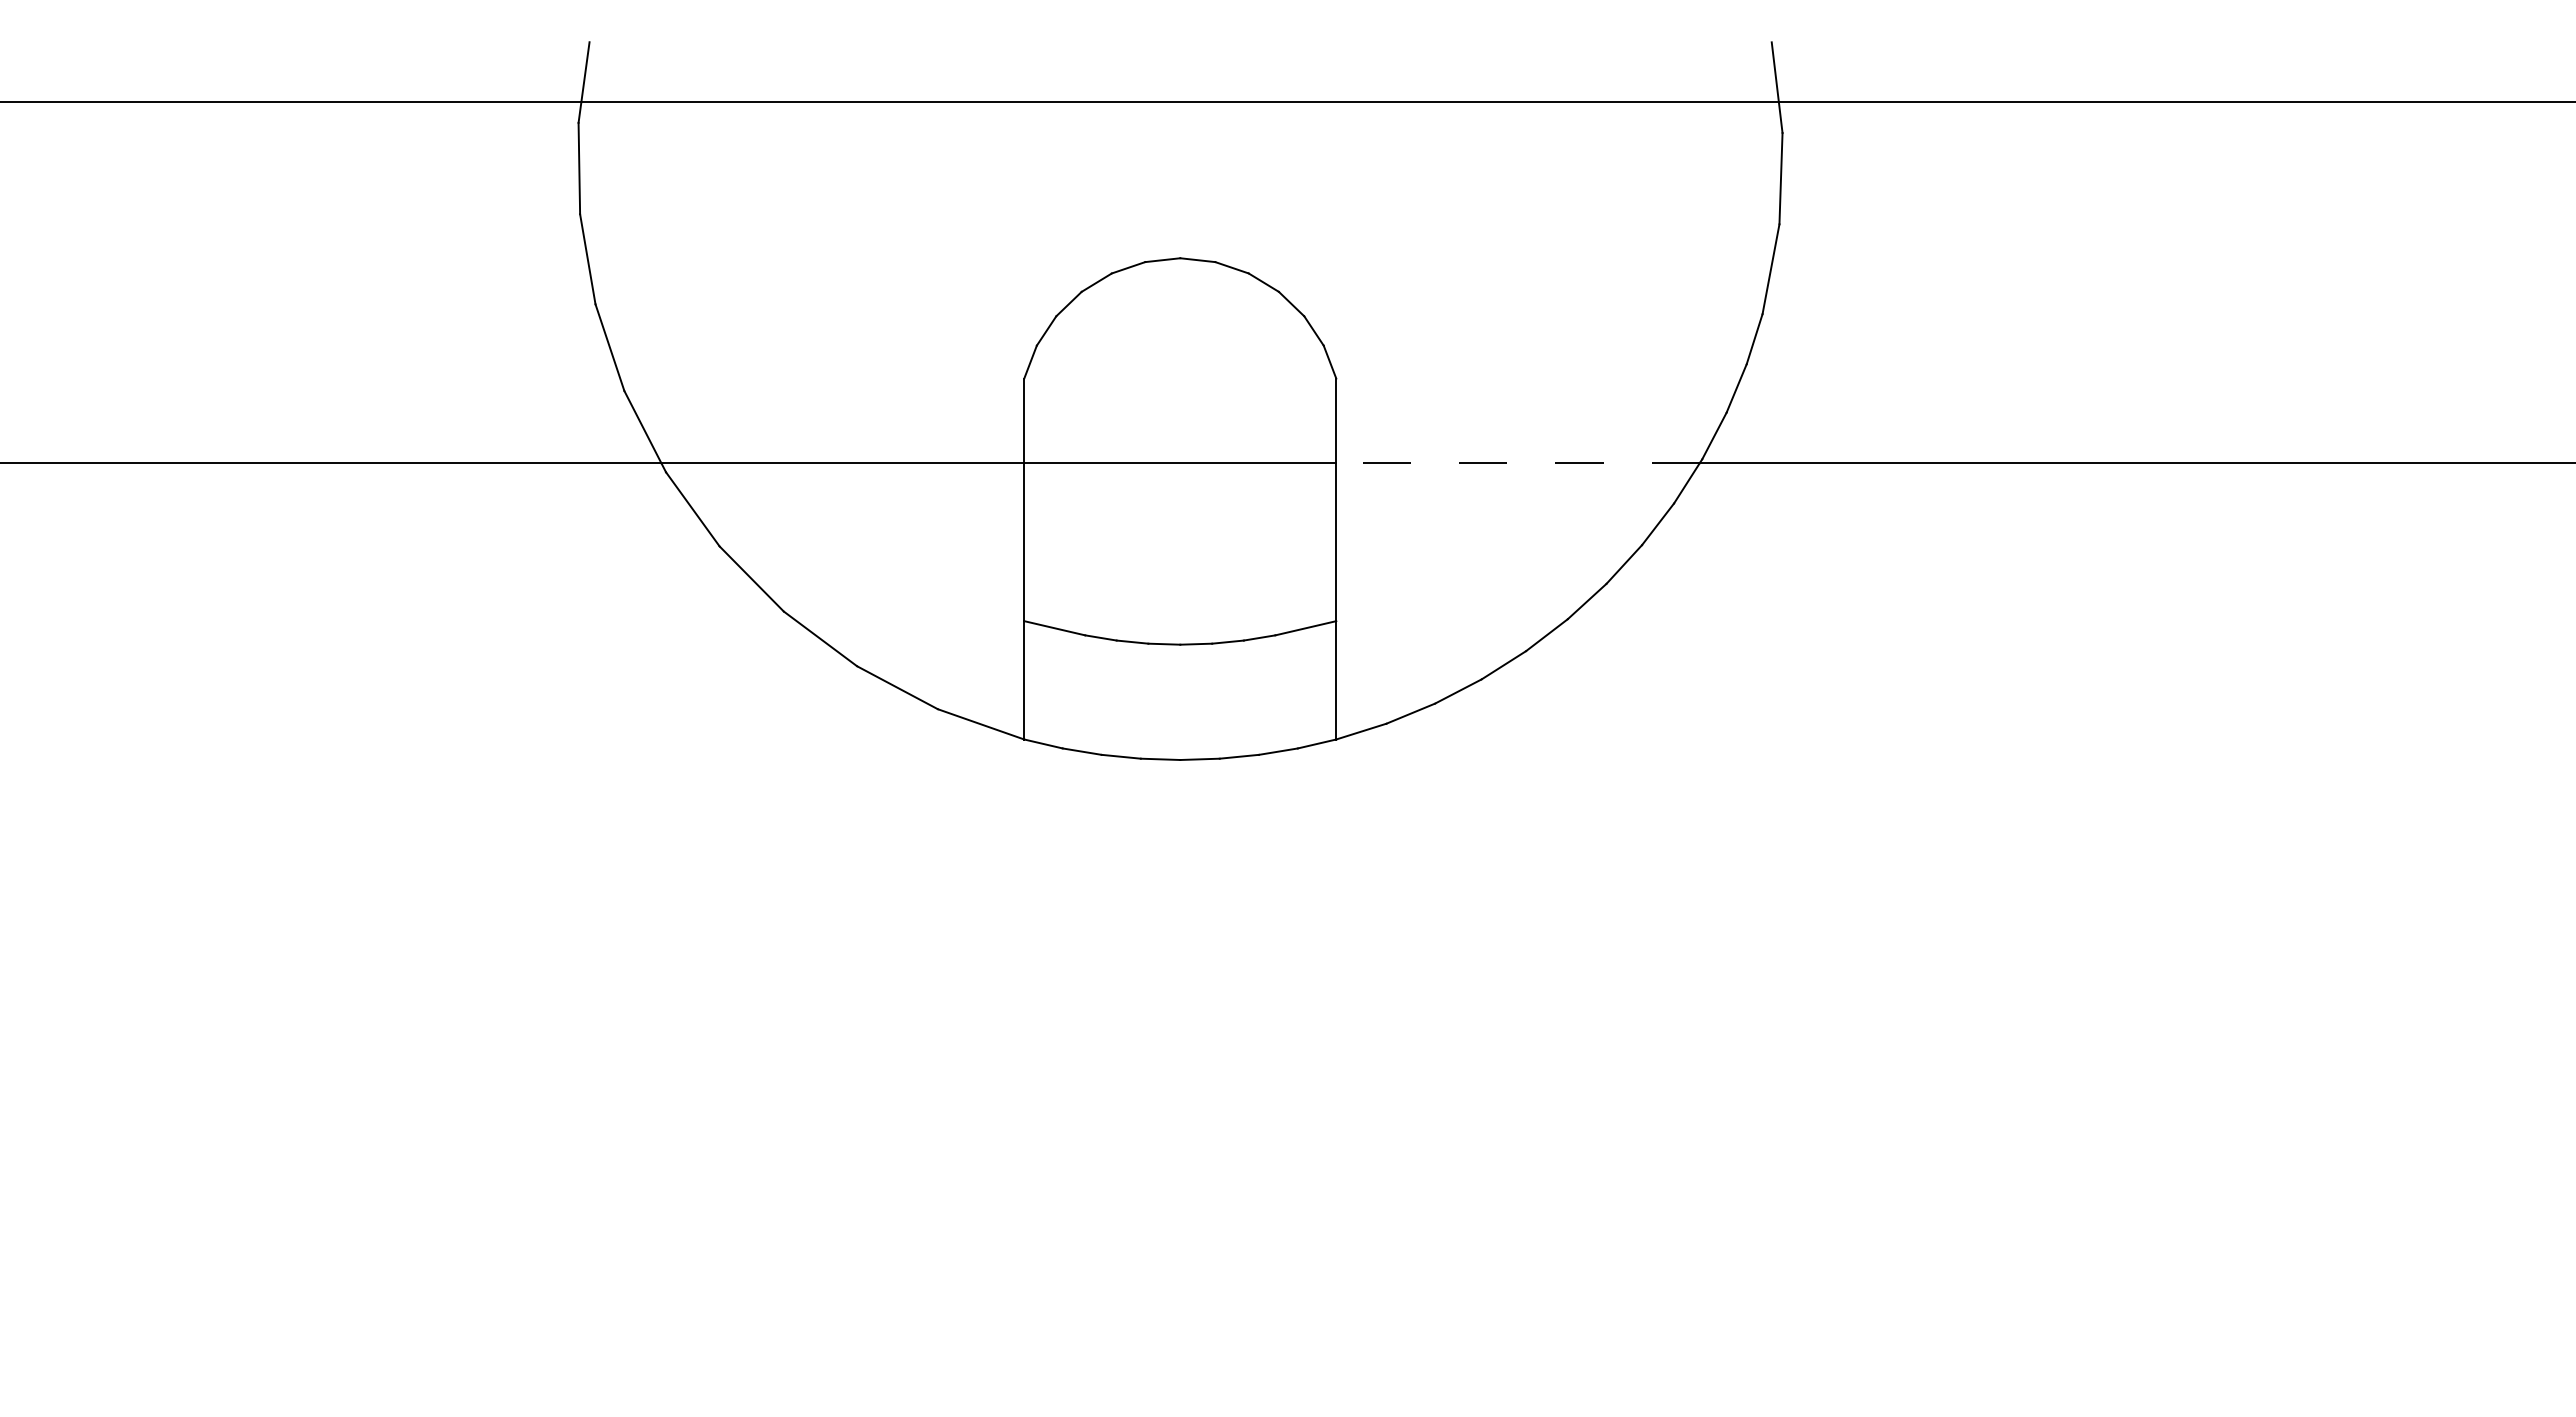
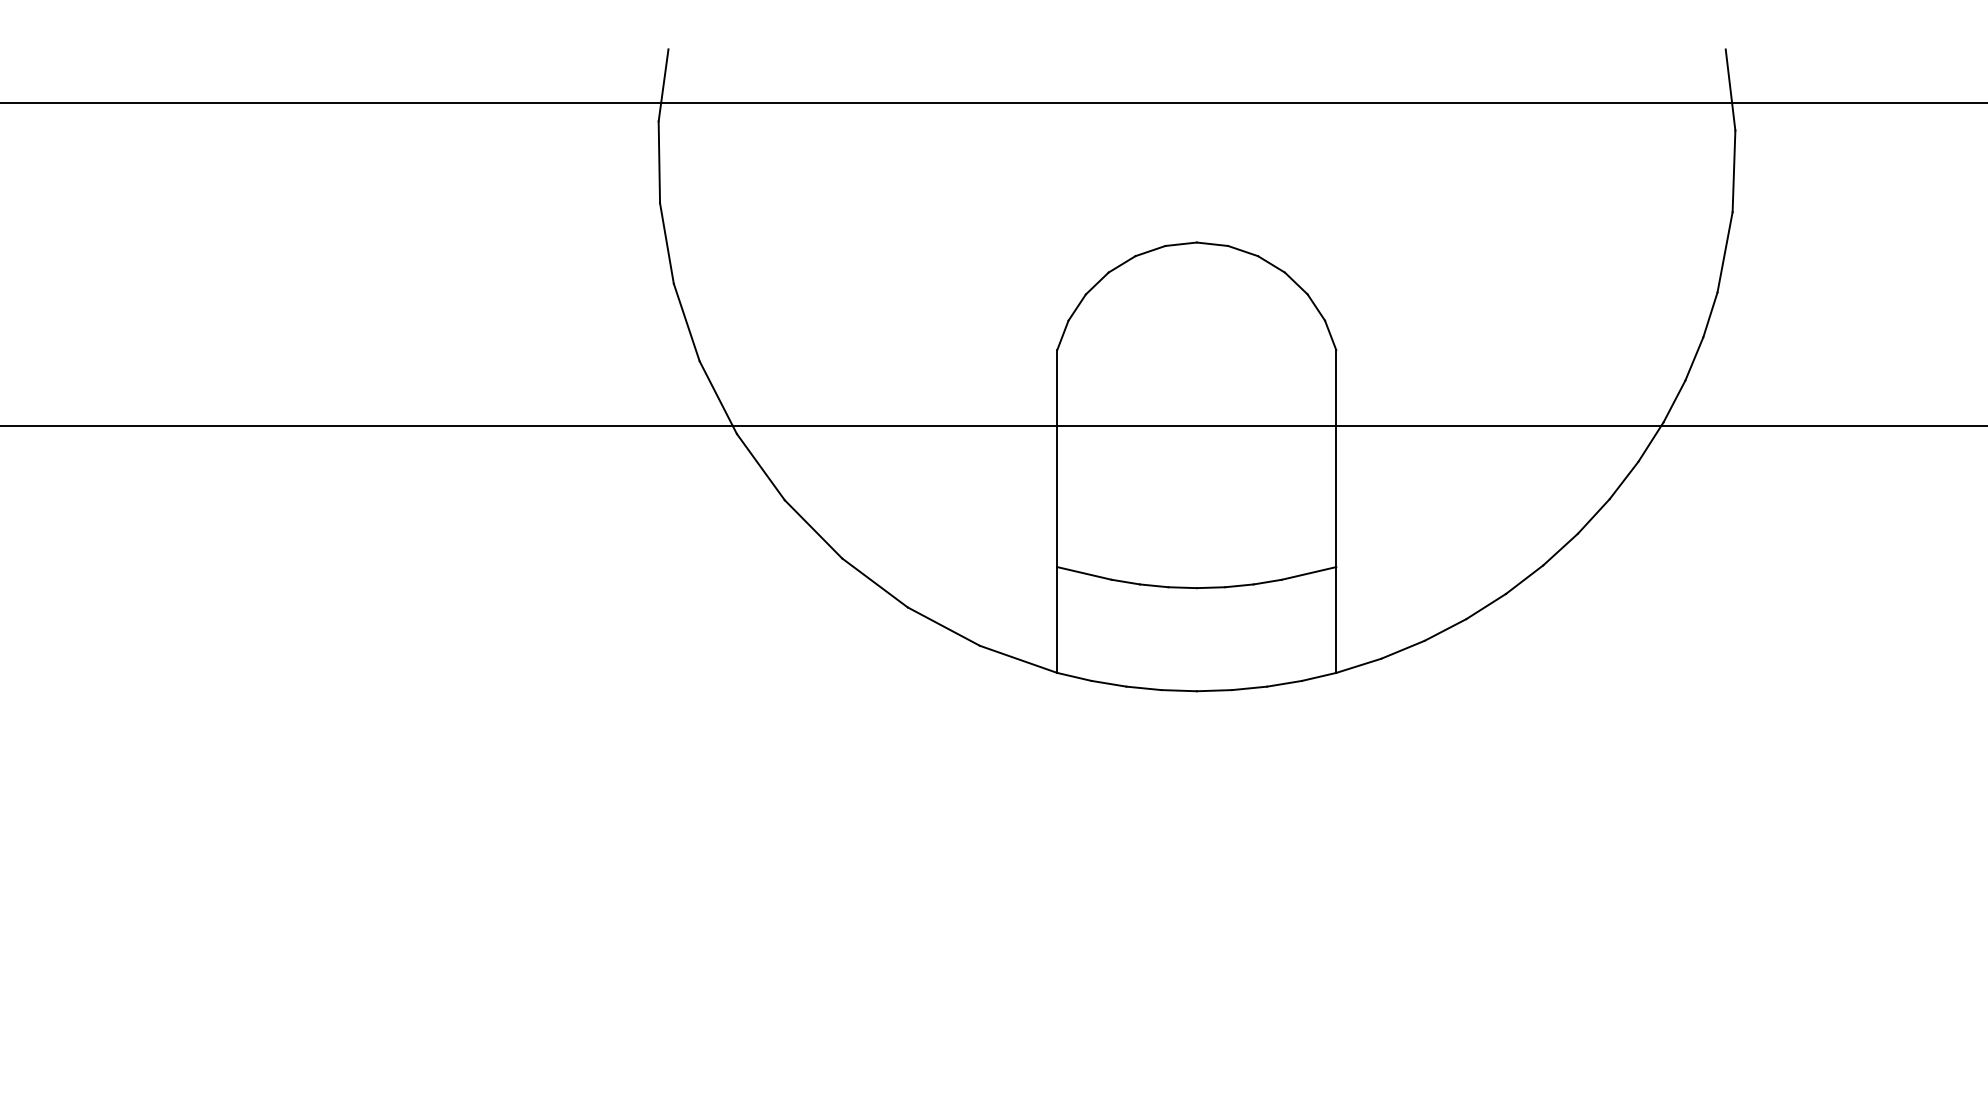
line: (1518, 463) -> (1499, 426), dashed -> solid

